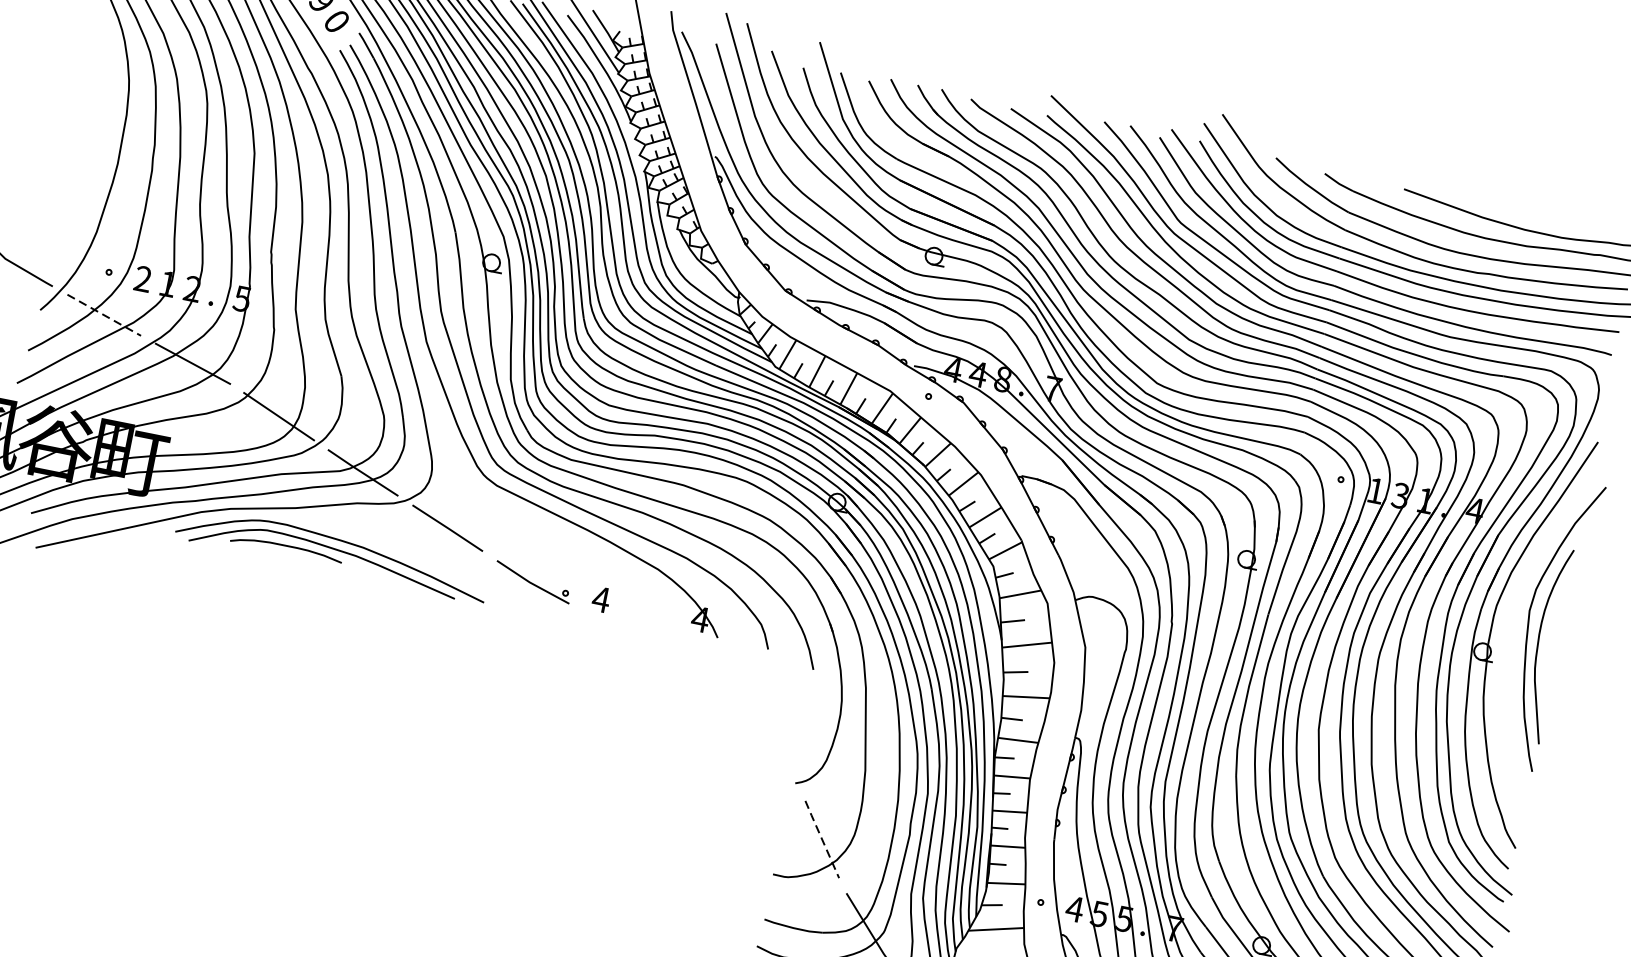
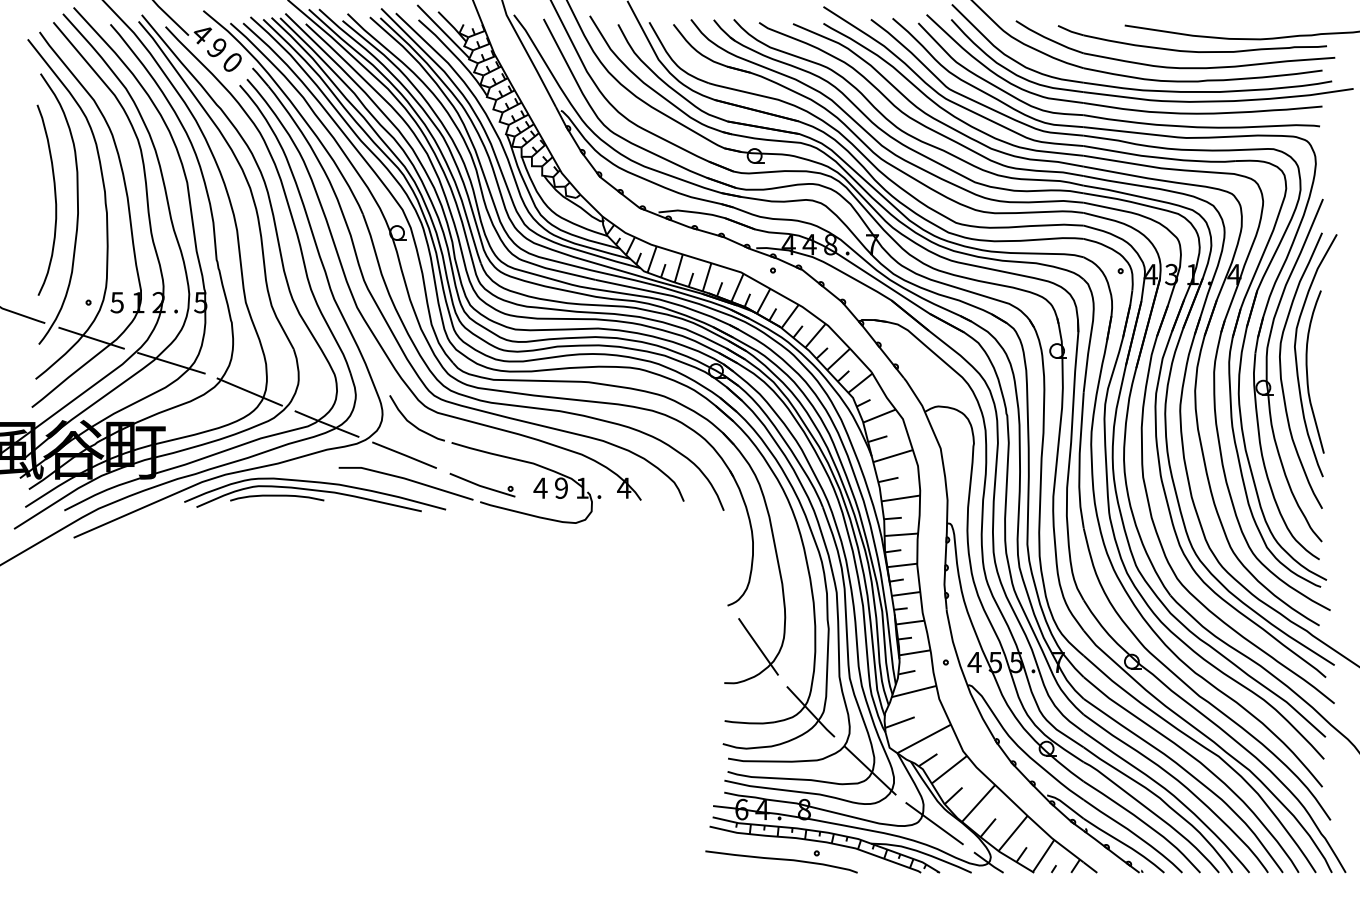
curve: (93, 141) -> (54, 199), added
text: (142, 278) -> (116, 302), 2 -> 5
line: (105, 315) -> (92, 338), dashed -> solid
text: (1375, 490) -> (1150, 274), 1 -> 4
part: (527, 537) -> (470, 449), added
curve: (1508, 635) -> (1281, 370), added
line: (822, 839) -> (758, 646), dashed -> solid

